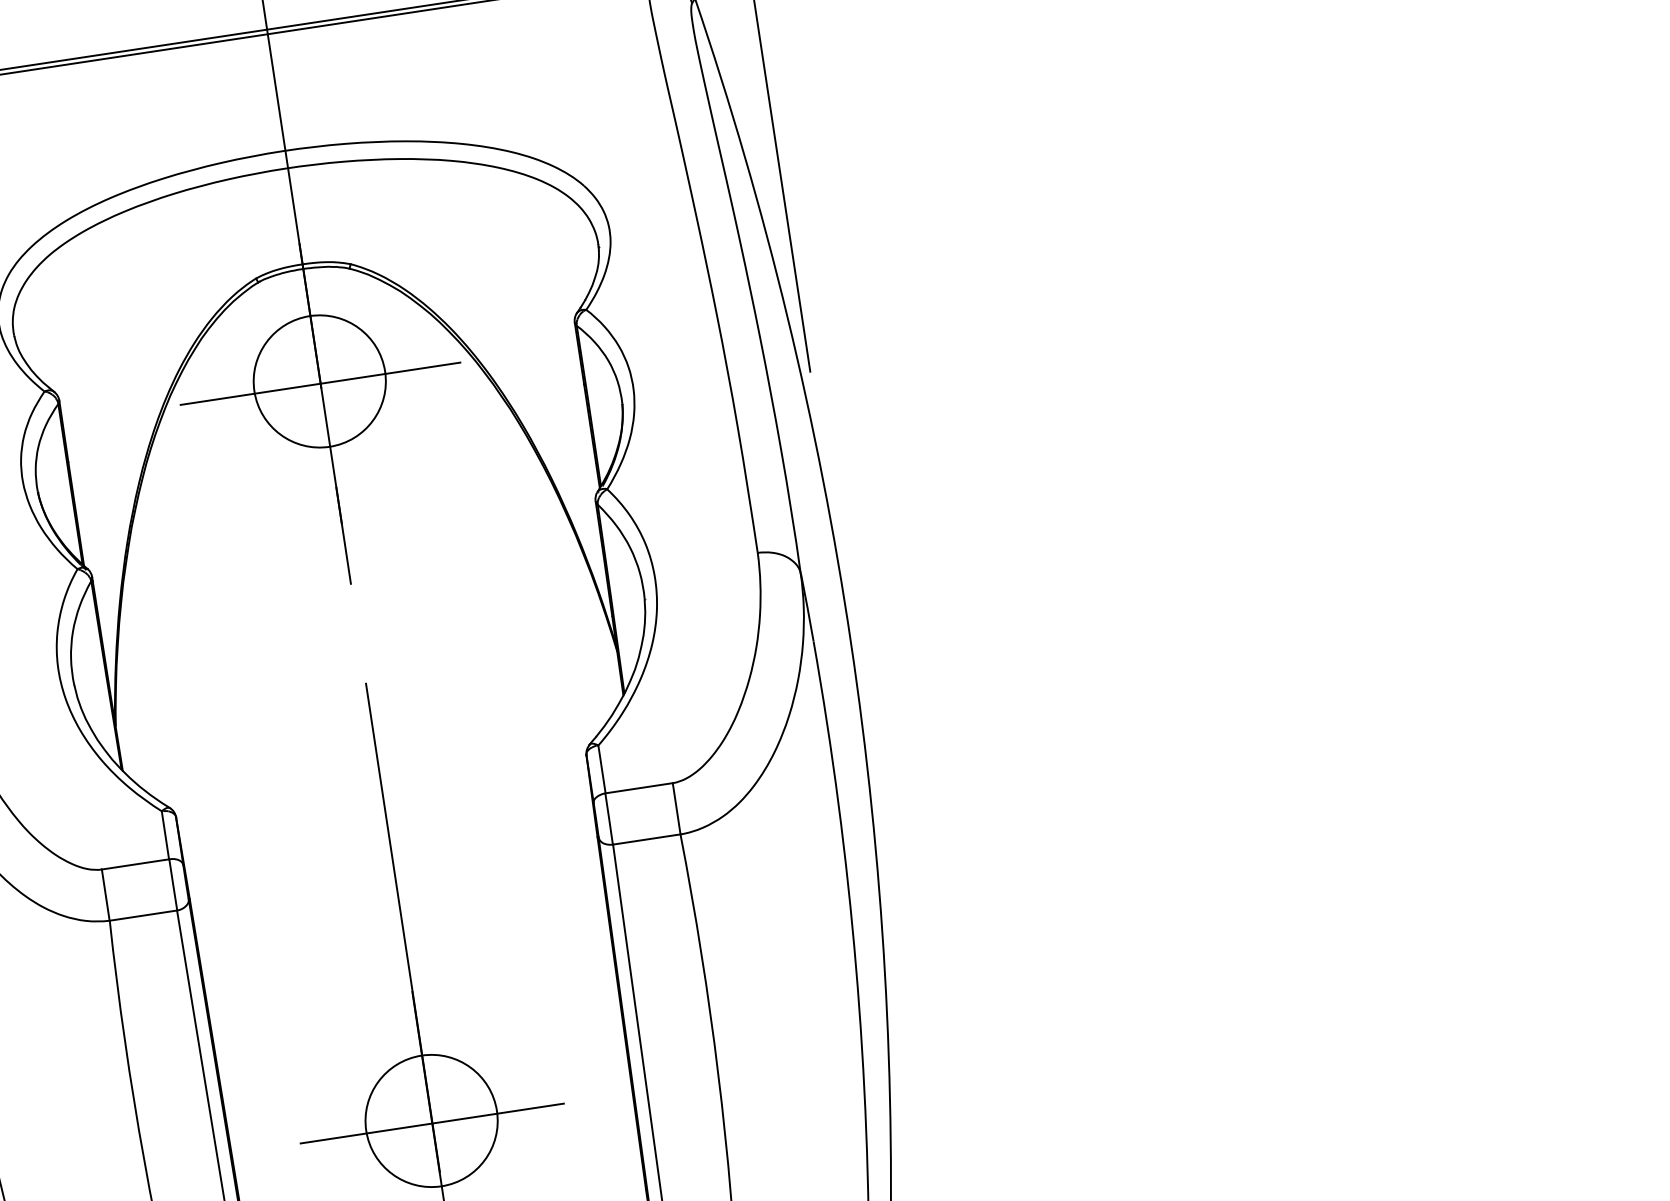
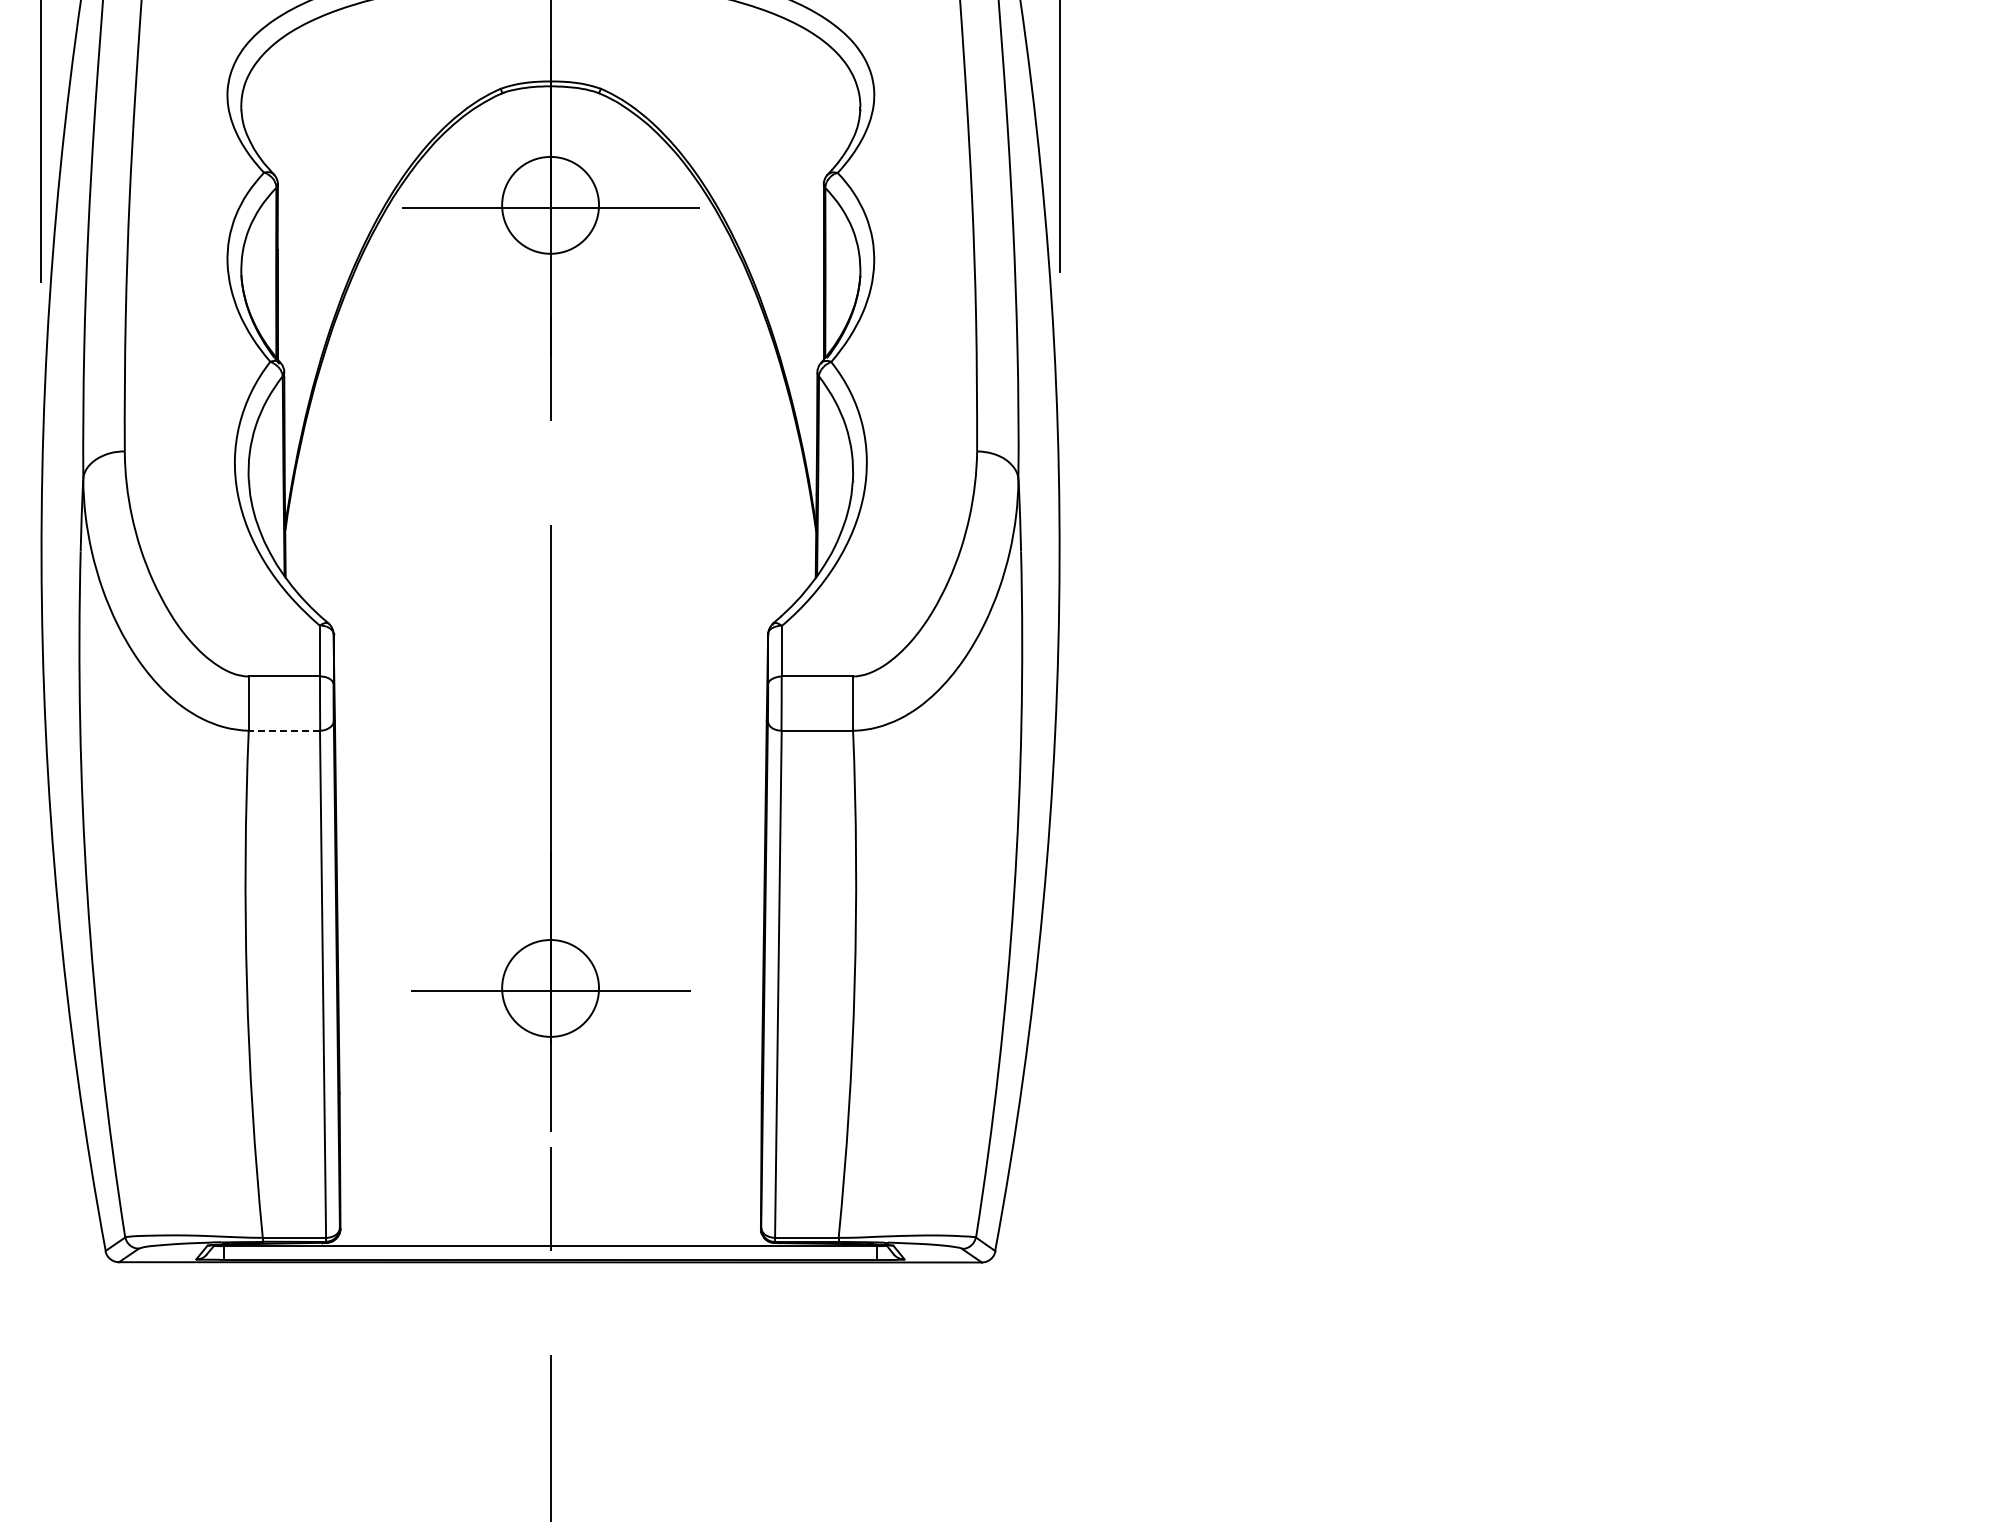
circle: (319, 381) -> (550, 205), size x0.7
line: (143, 915) -> (284, 730), solid -> dashed
circle: (431, 1121) -> (550, 988), size x0.7

